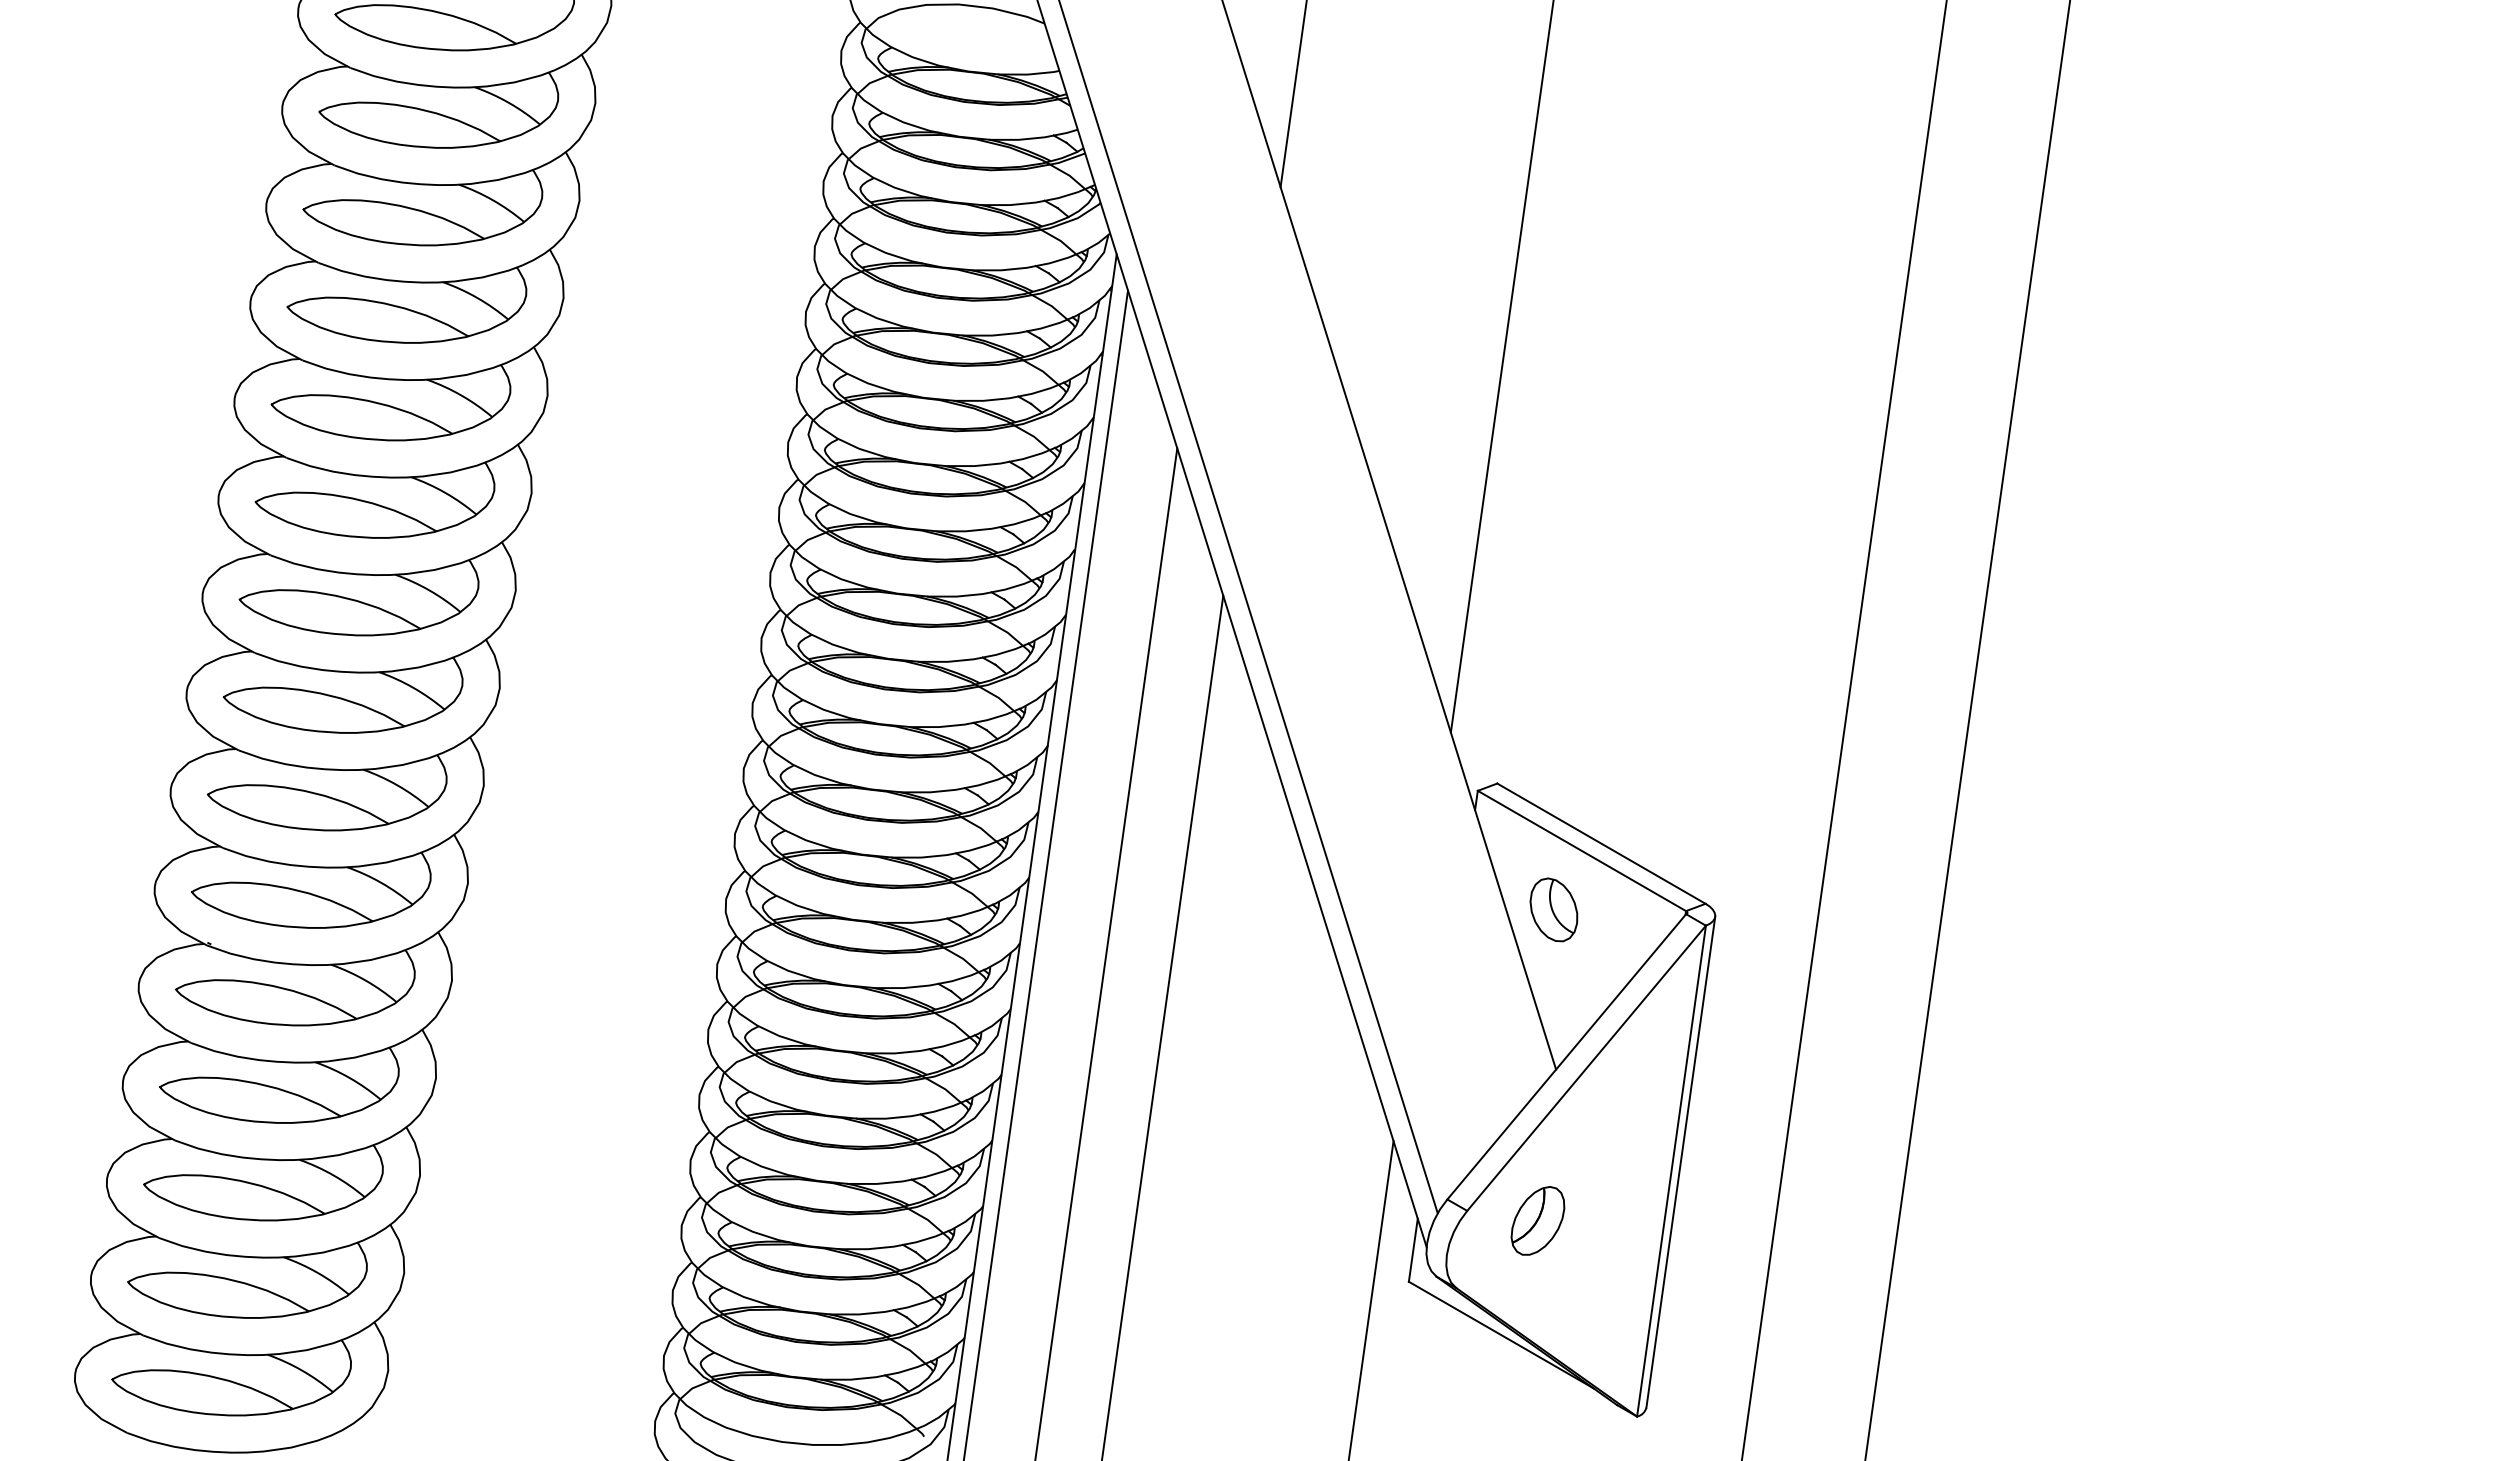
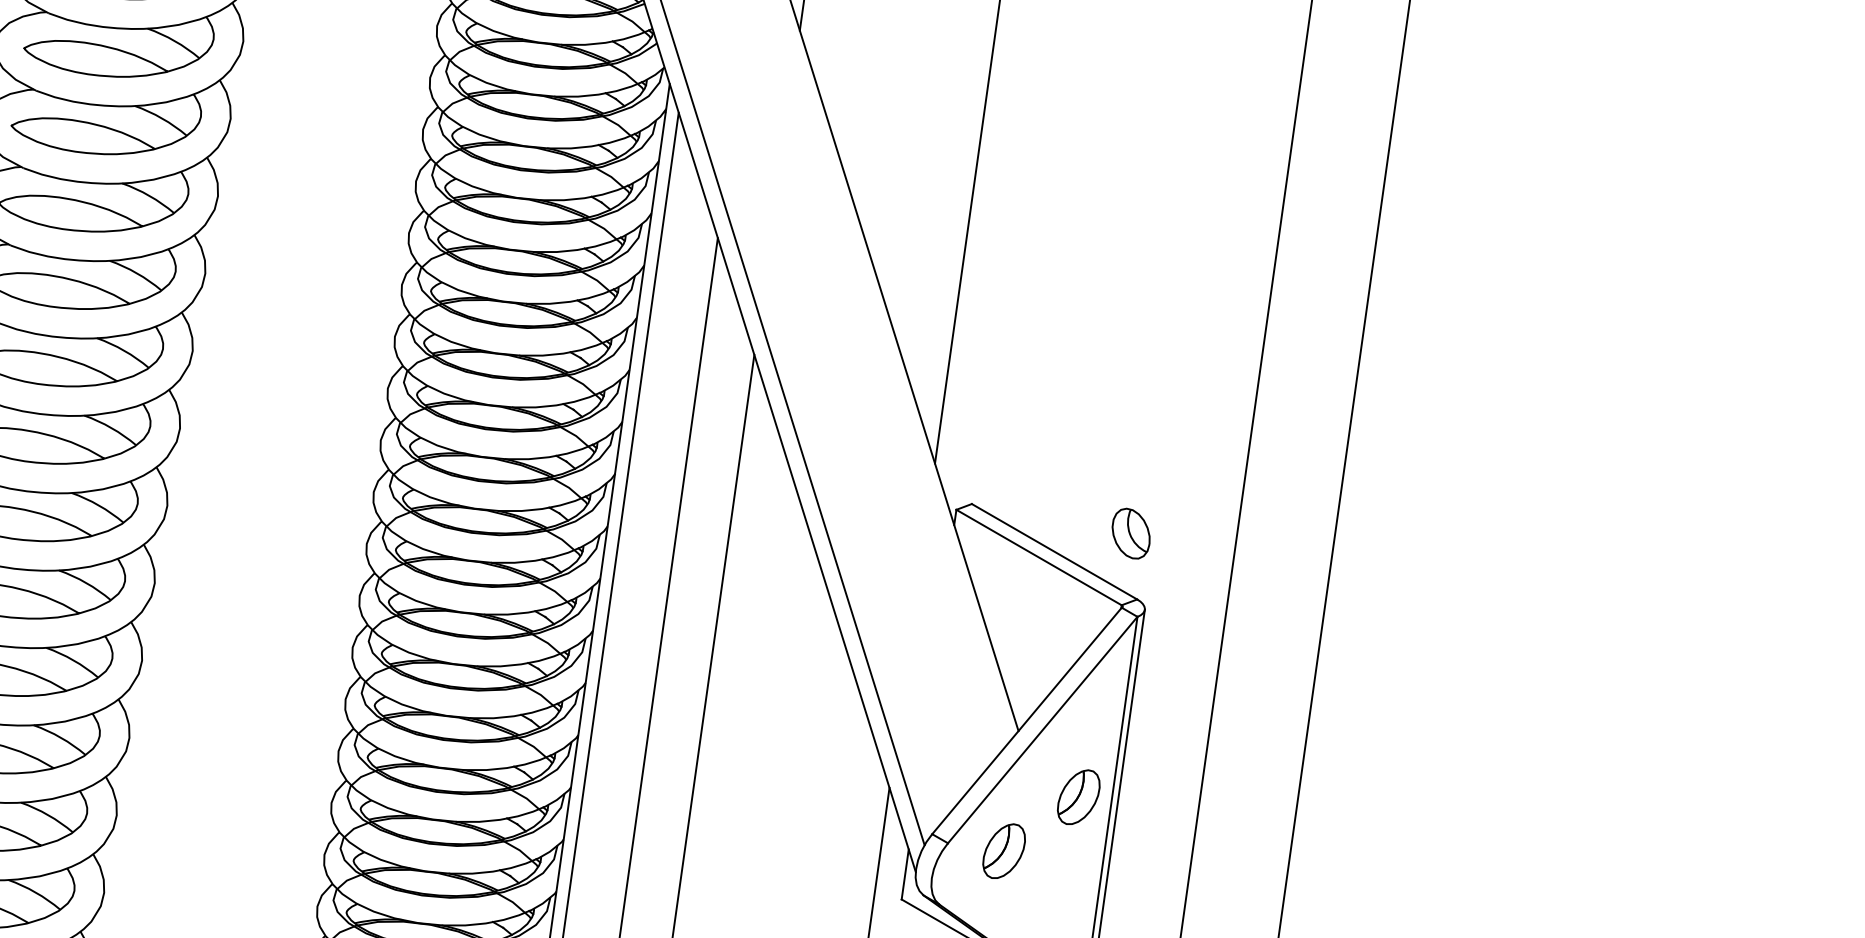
part: (1553, 909) -> (1130, 533), moved
part: (1631, 1152) -> (1078, 796), added

